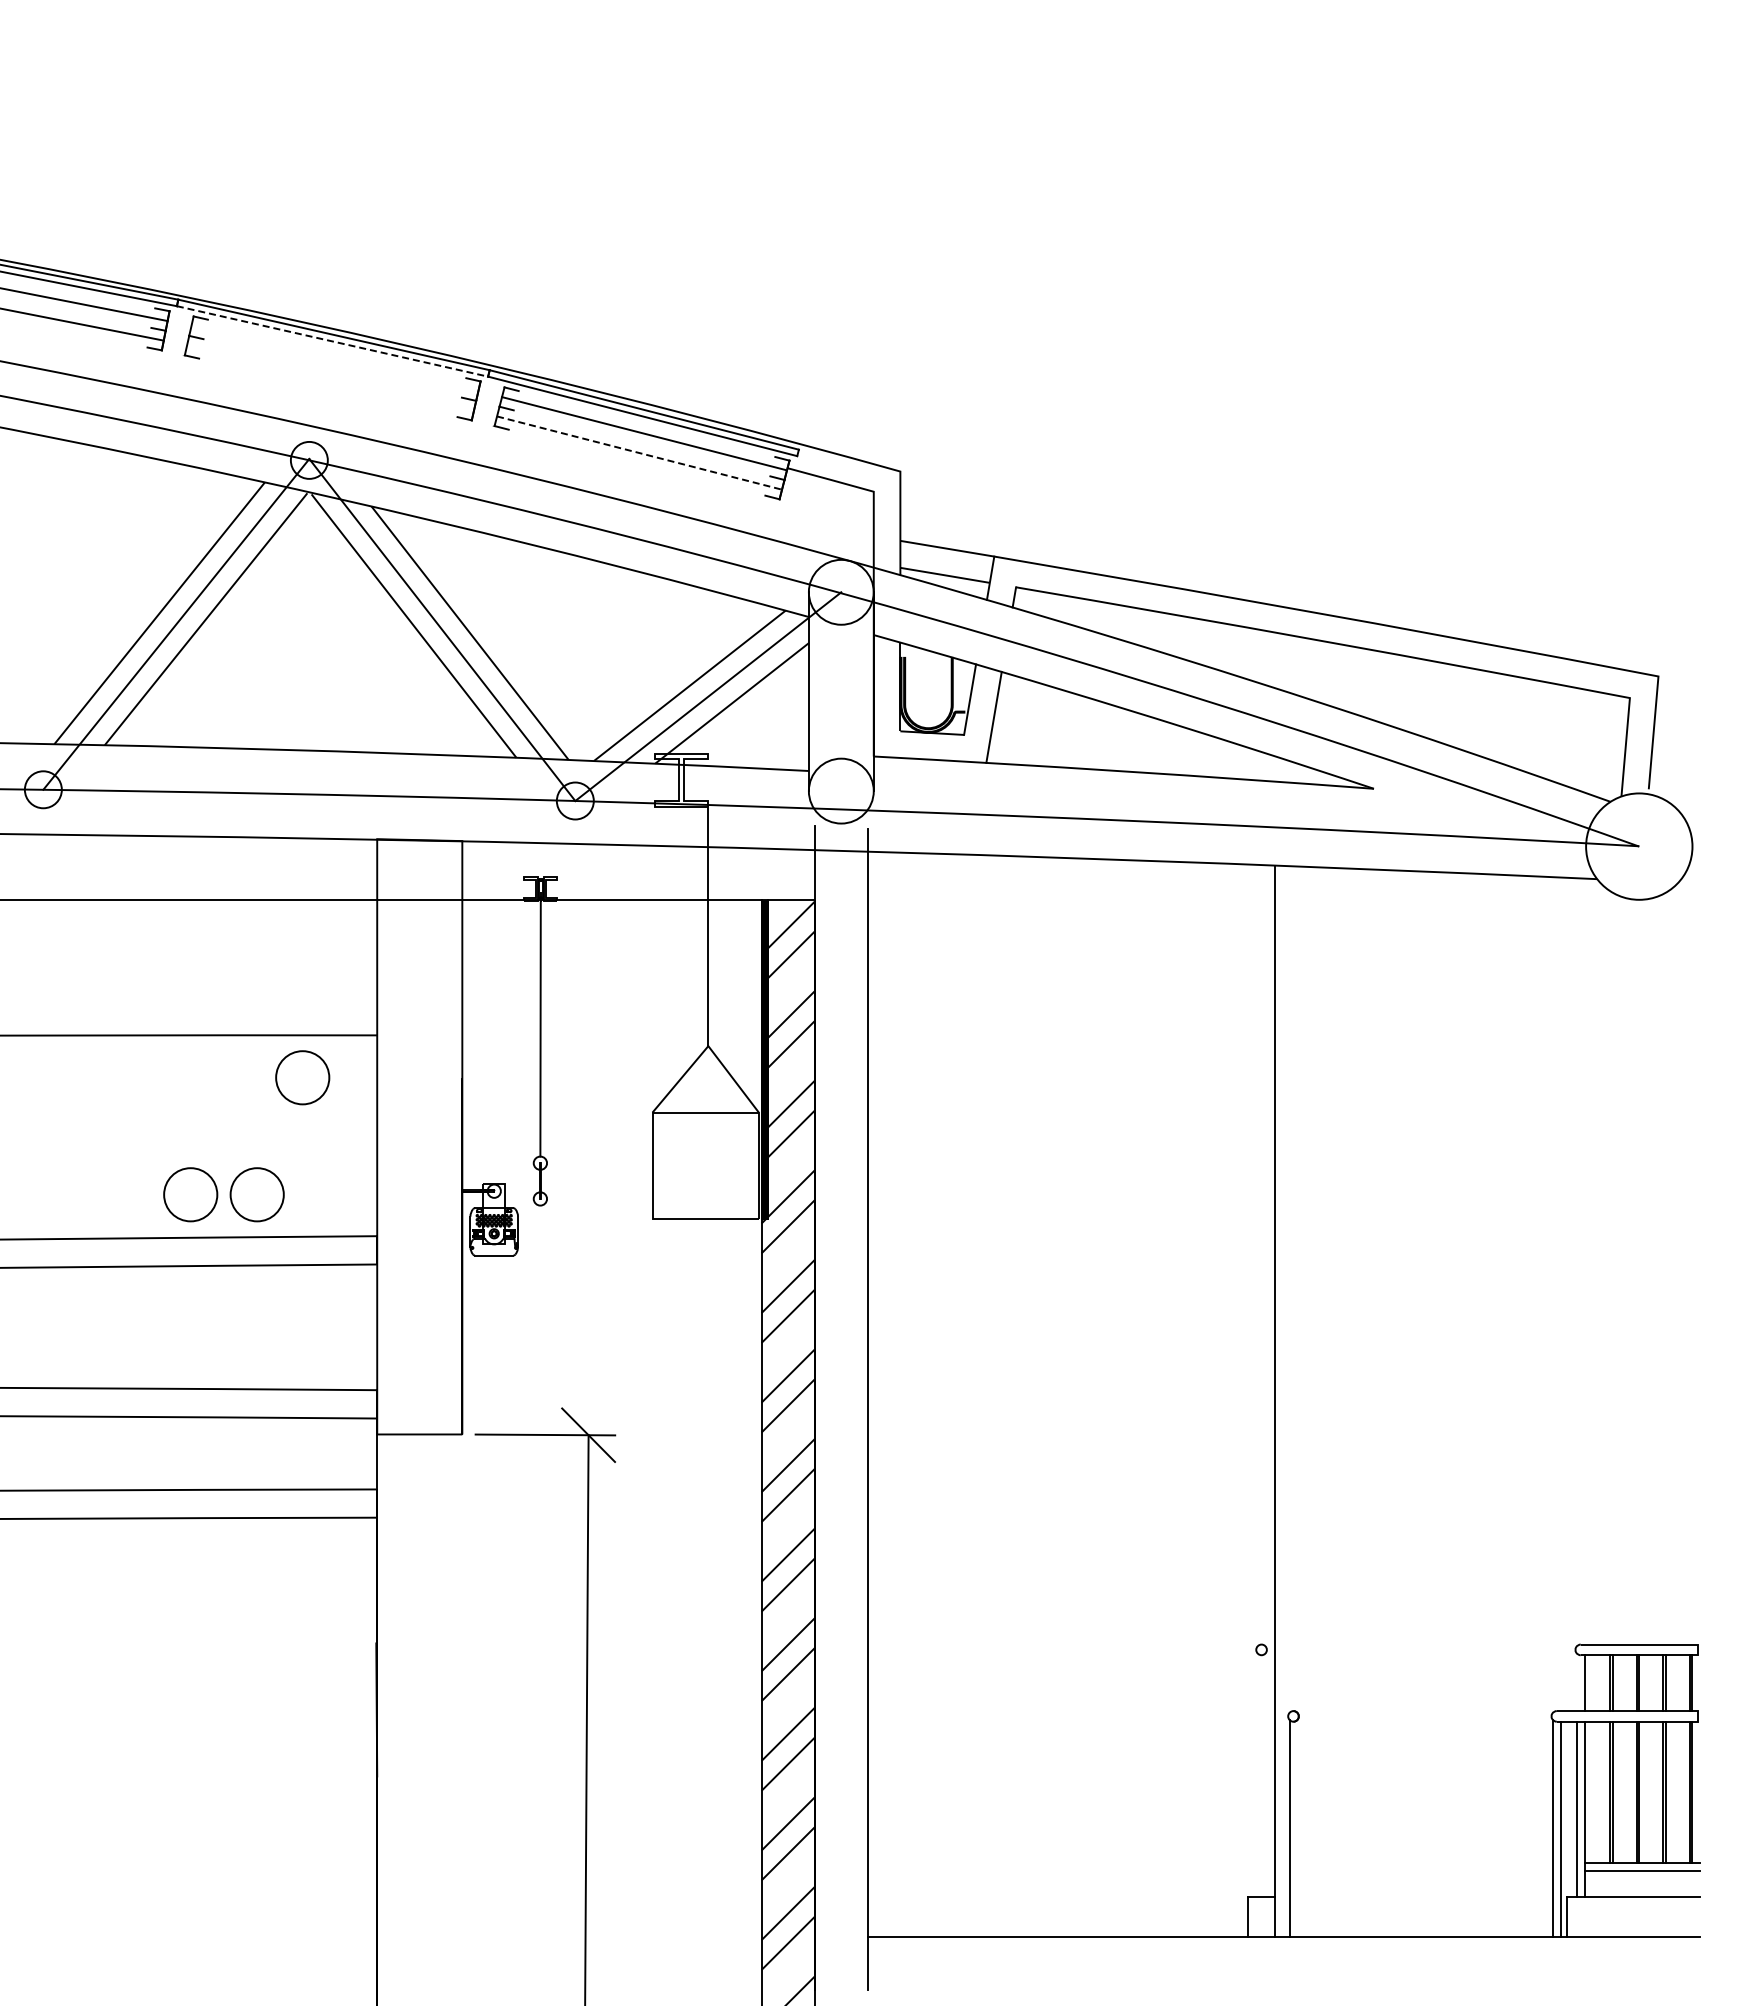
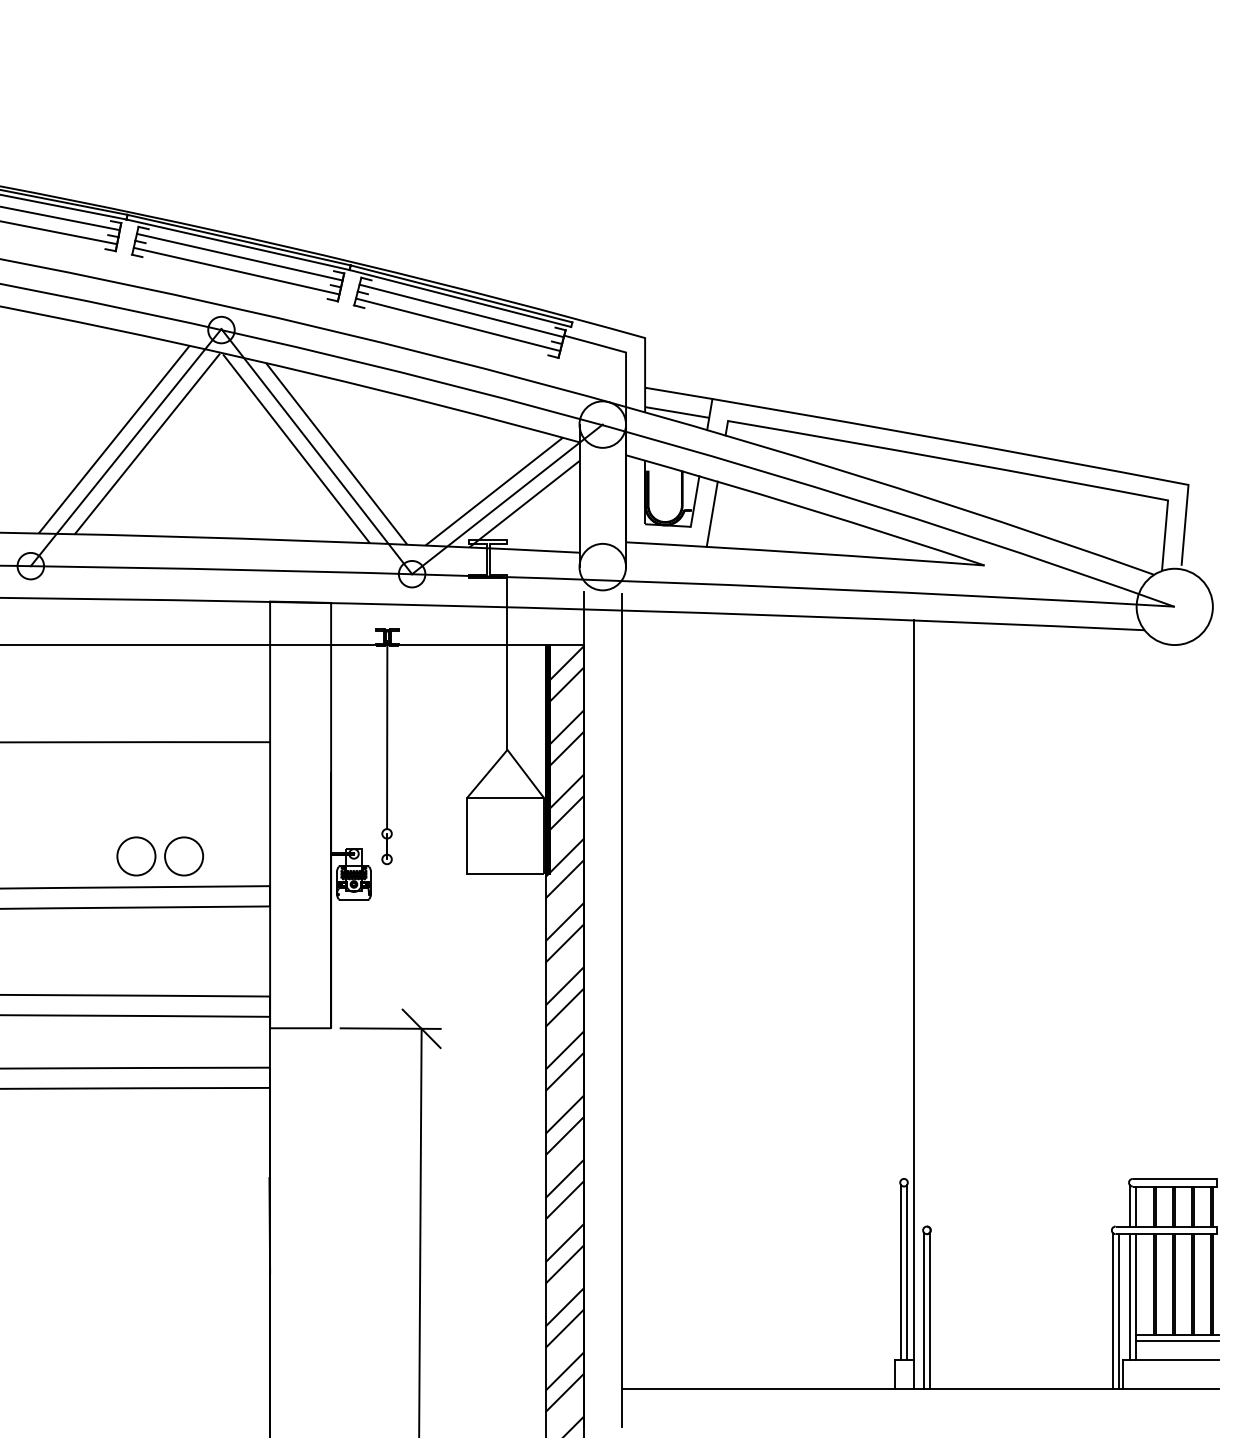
line: (332, 341) -> (238, 244), dashed -> solid
line: (334, 358) -> (239, 257), added
line: (330, 377) -> (236, 270), added
line: (640, 453) -> (458, 325), dashed -> solid
circle: (302, 1077) -> (216, 772), removed
line: (1576, 1682) -> (1129, 1206), added
line: (1257, 1775) -> (901, 1272), added
line: (1265, 1775) -> (906, 1272), added
line: (1297, 1828) -> (929, 1310), added

